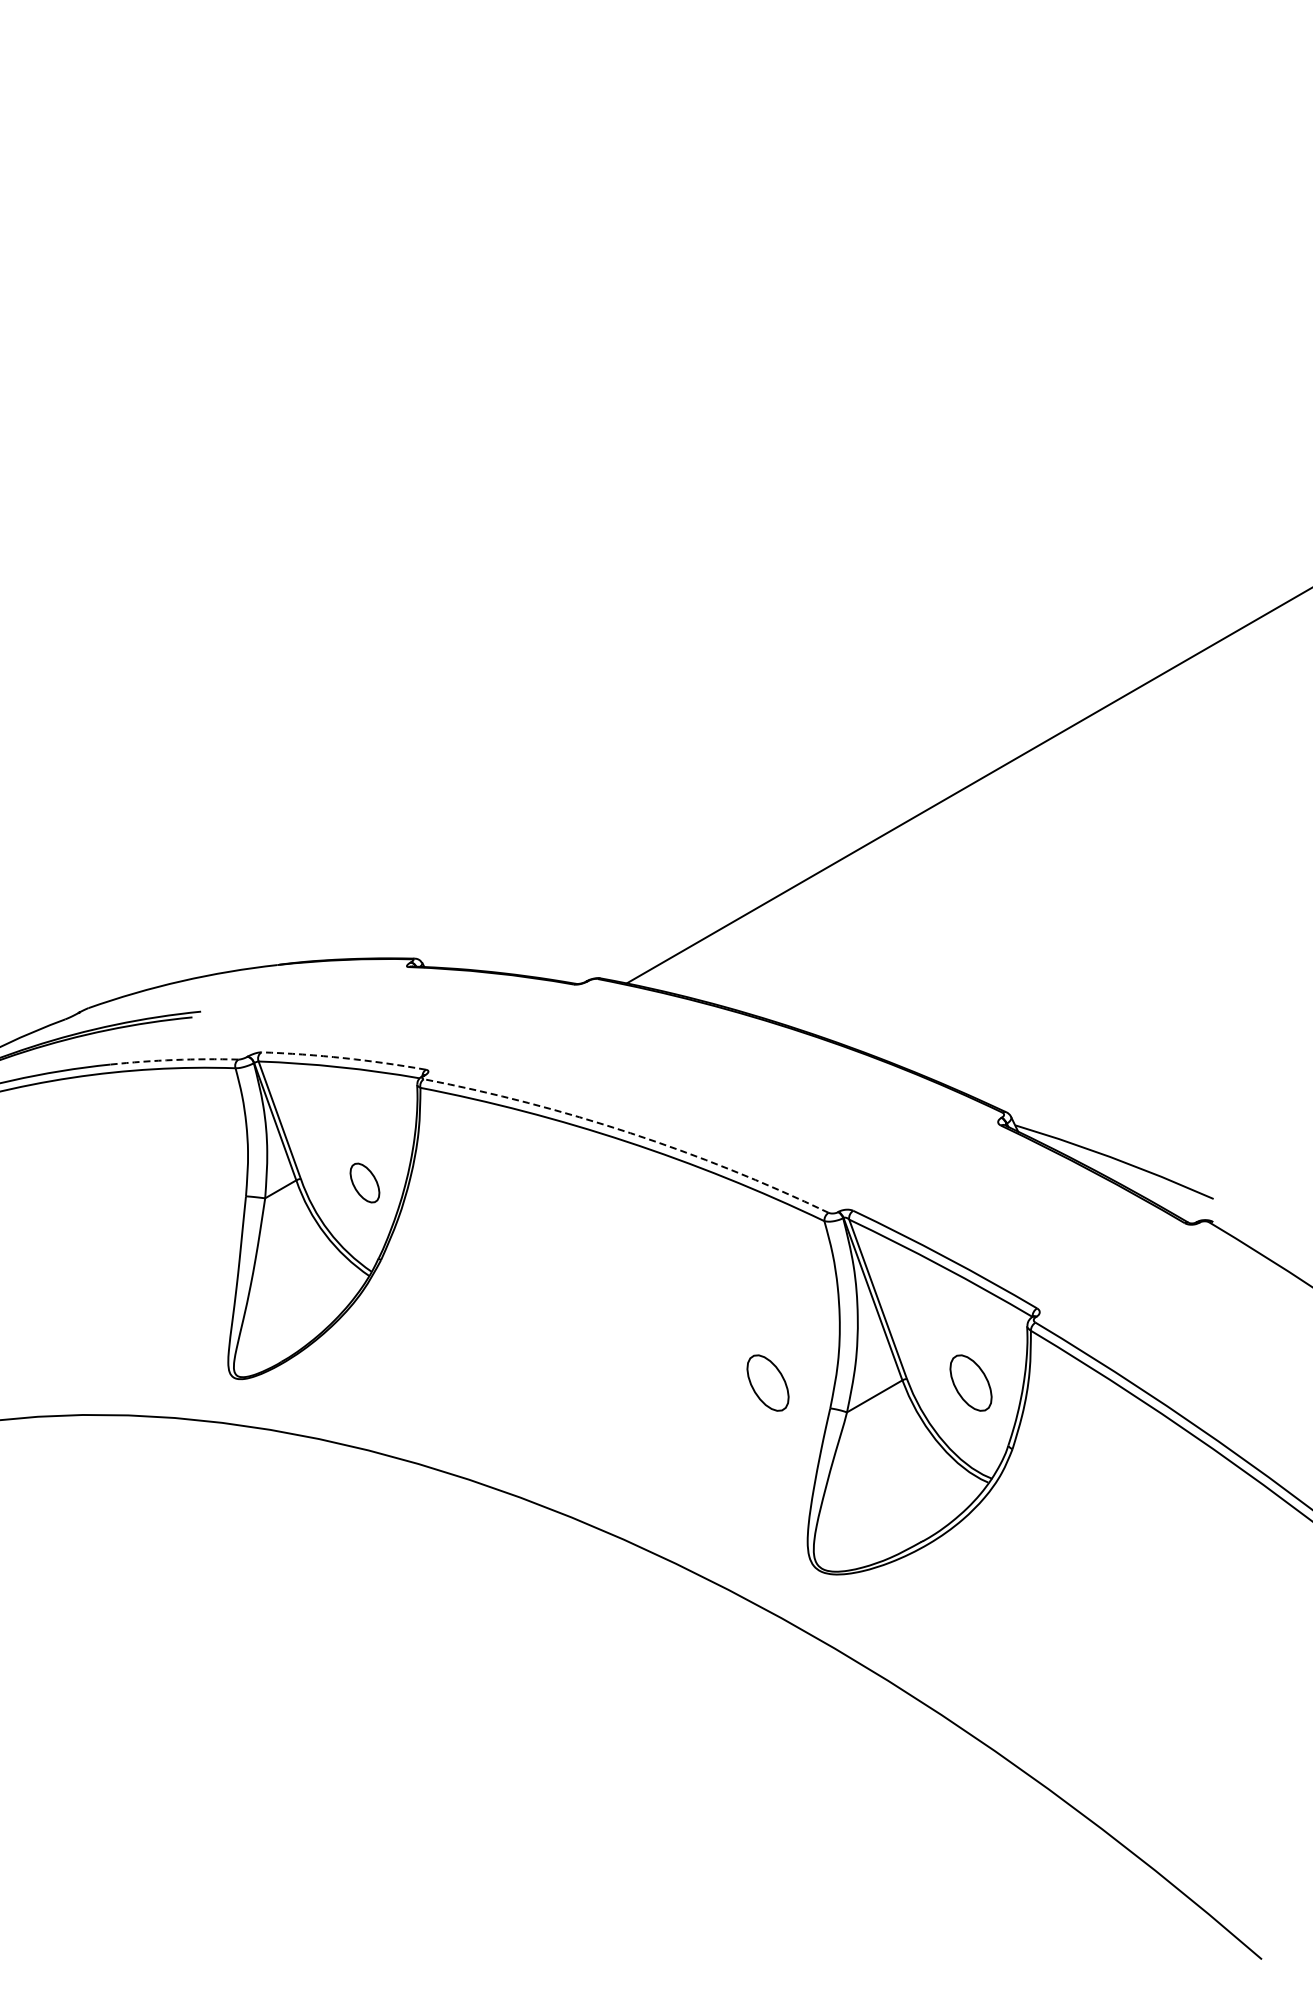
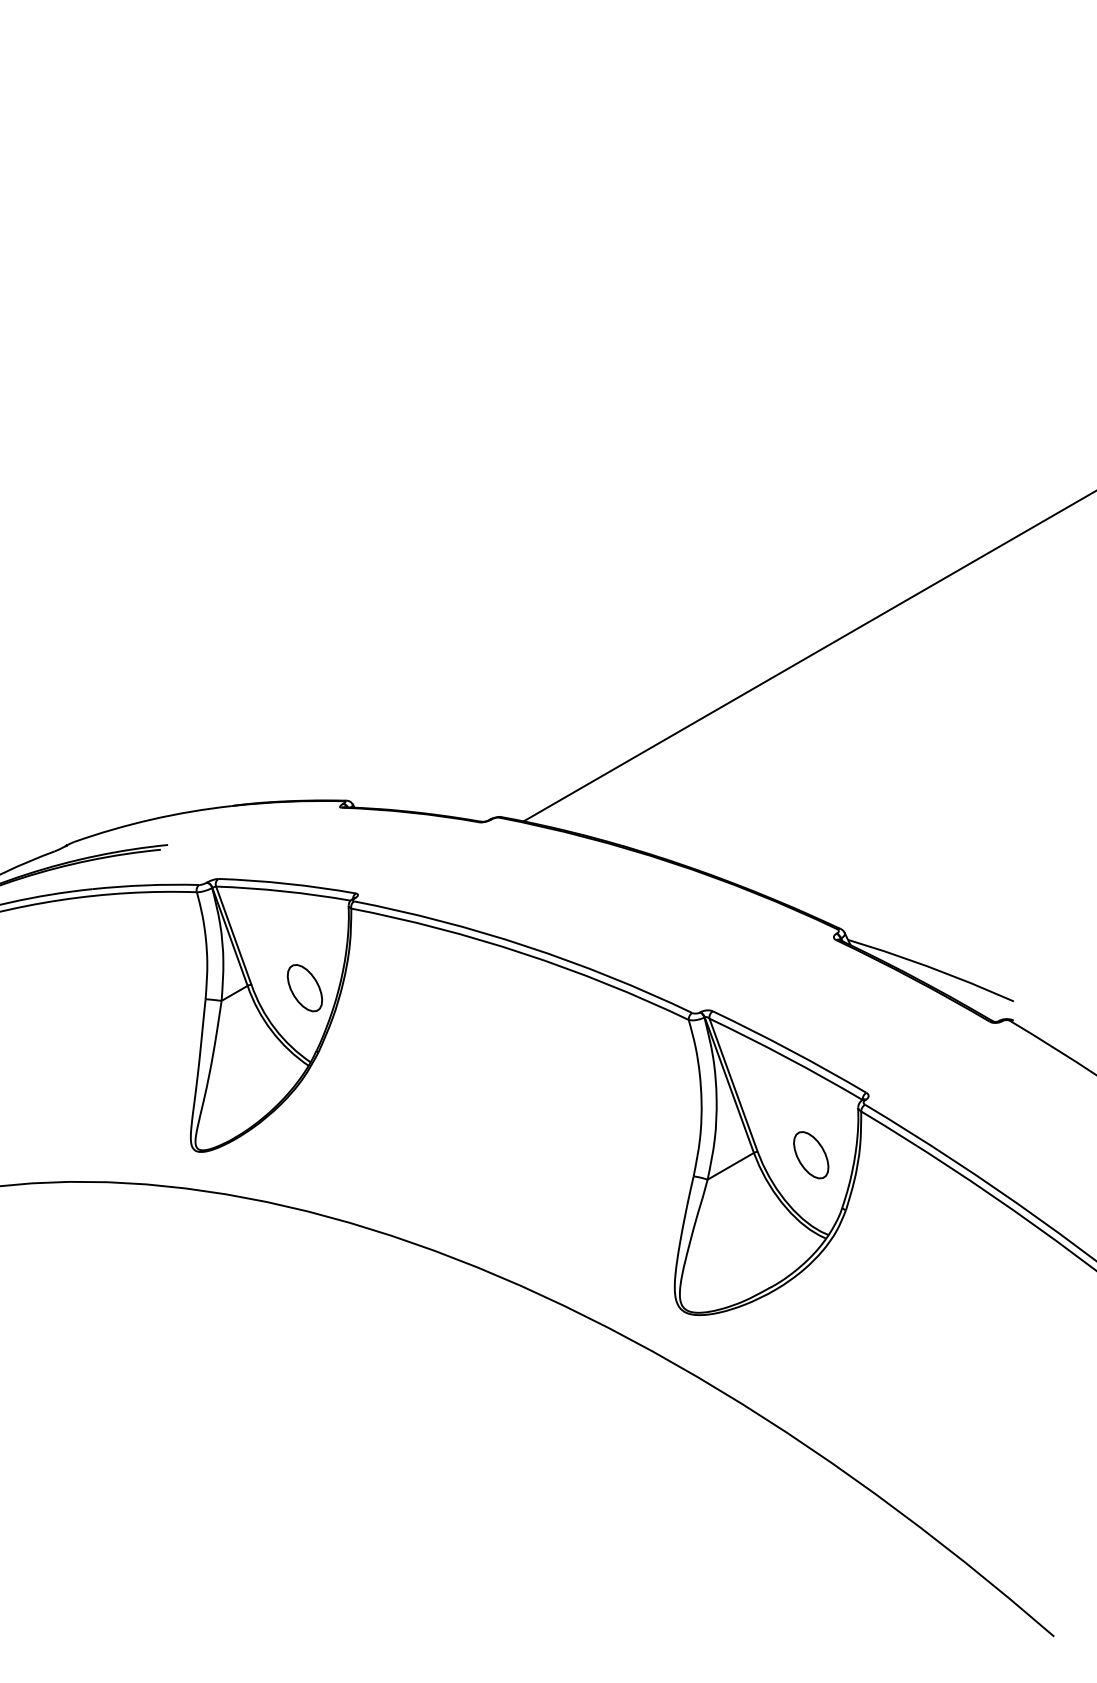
arc: (343, 1058) -> (287, 884), dashed -> solid
arc: (174, 1060) -> (145, 885), dashed -> solid
arc: (630, 1133) -> (526, 946), dashed -> solid
part: (364, 1182) -> (304, 987), size x1.43
part: (767, 1382) -> (641, 1154), removed

